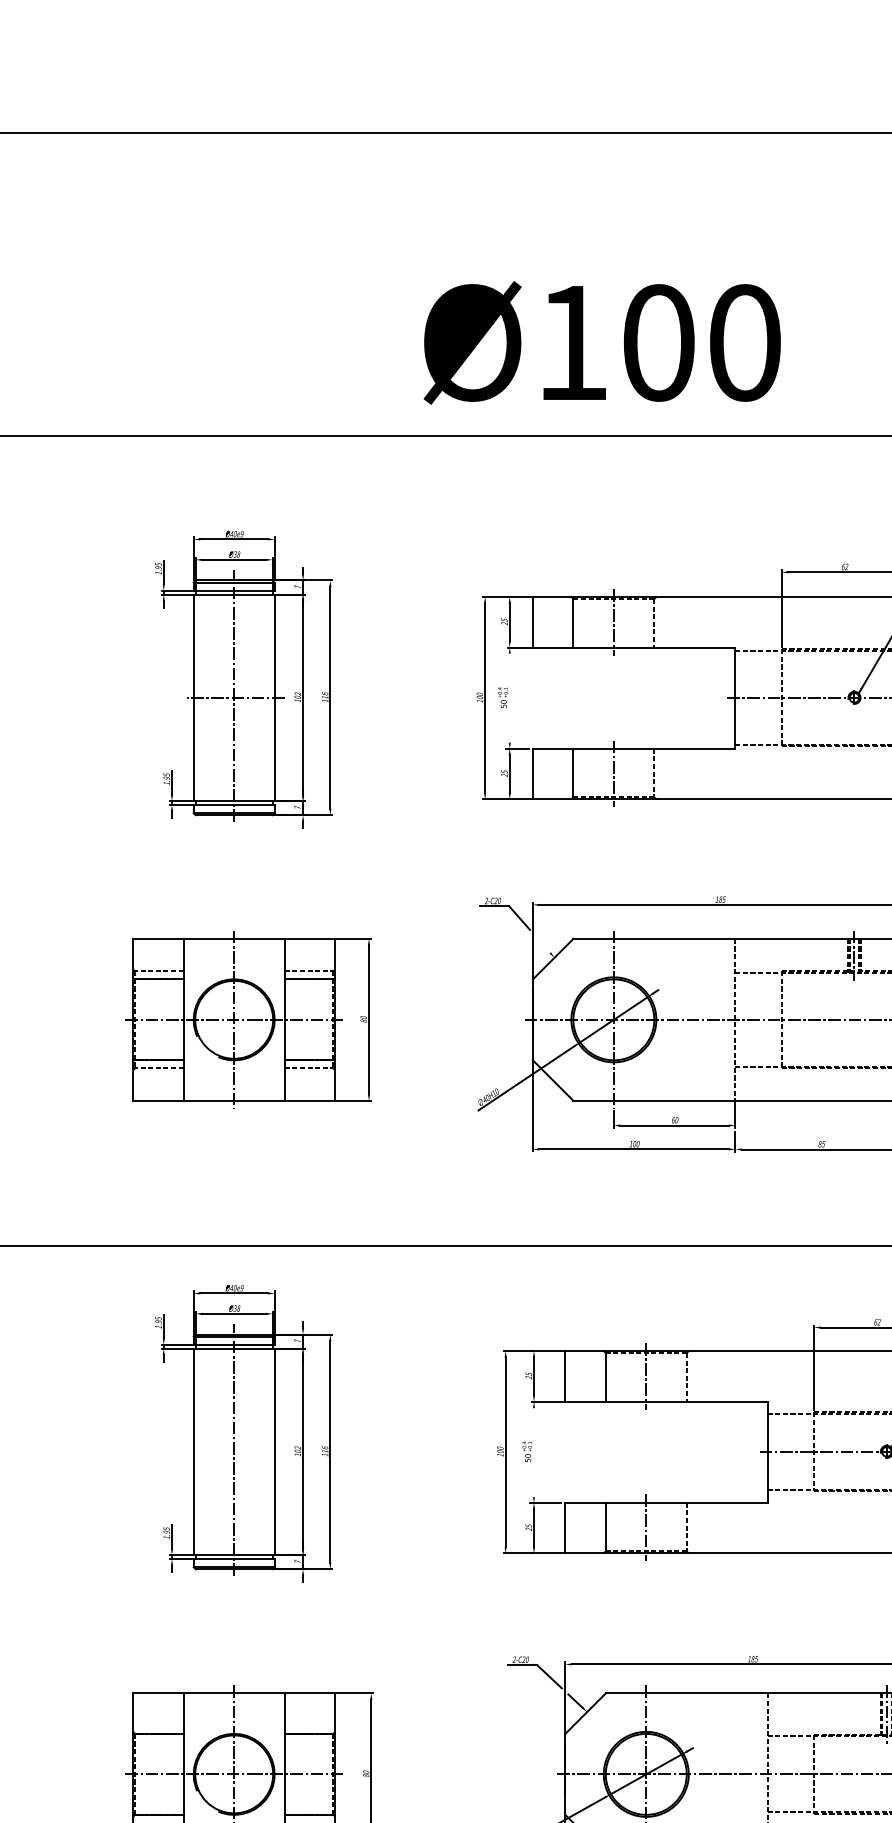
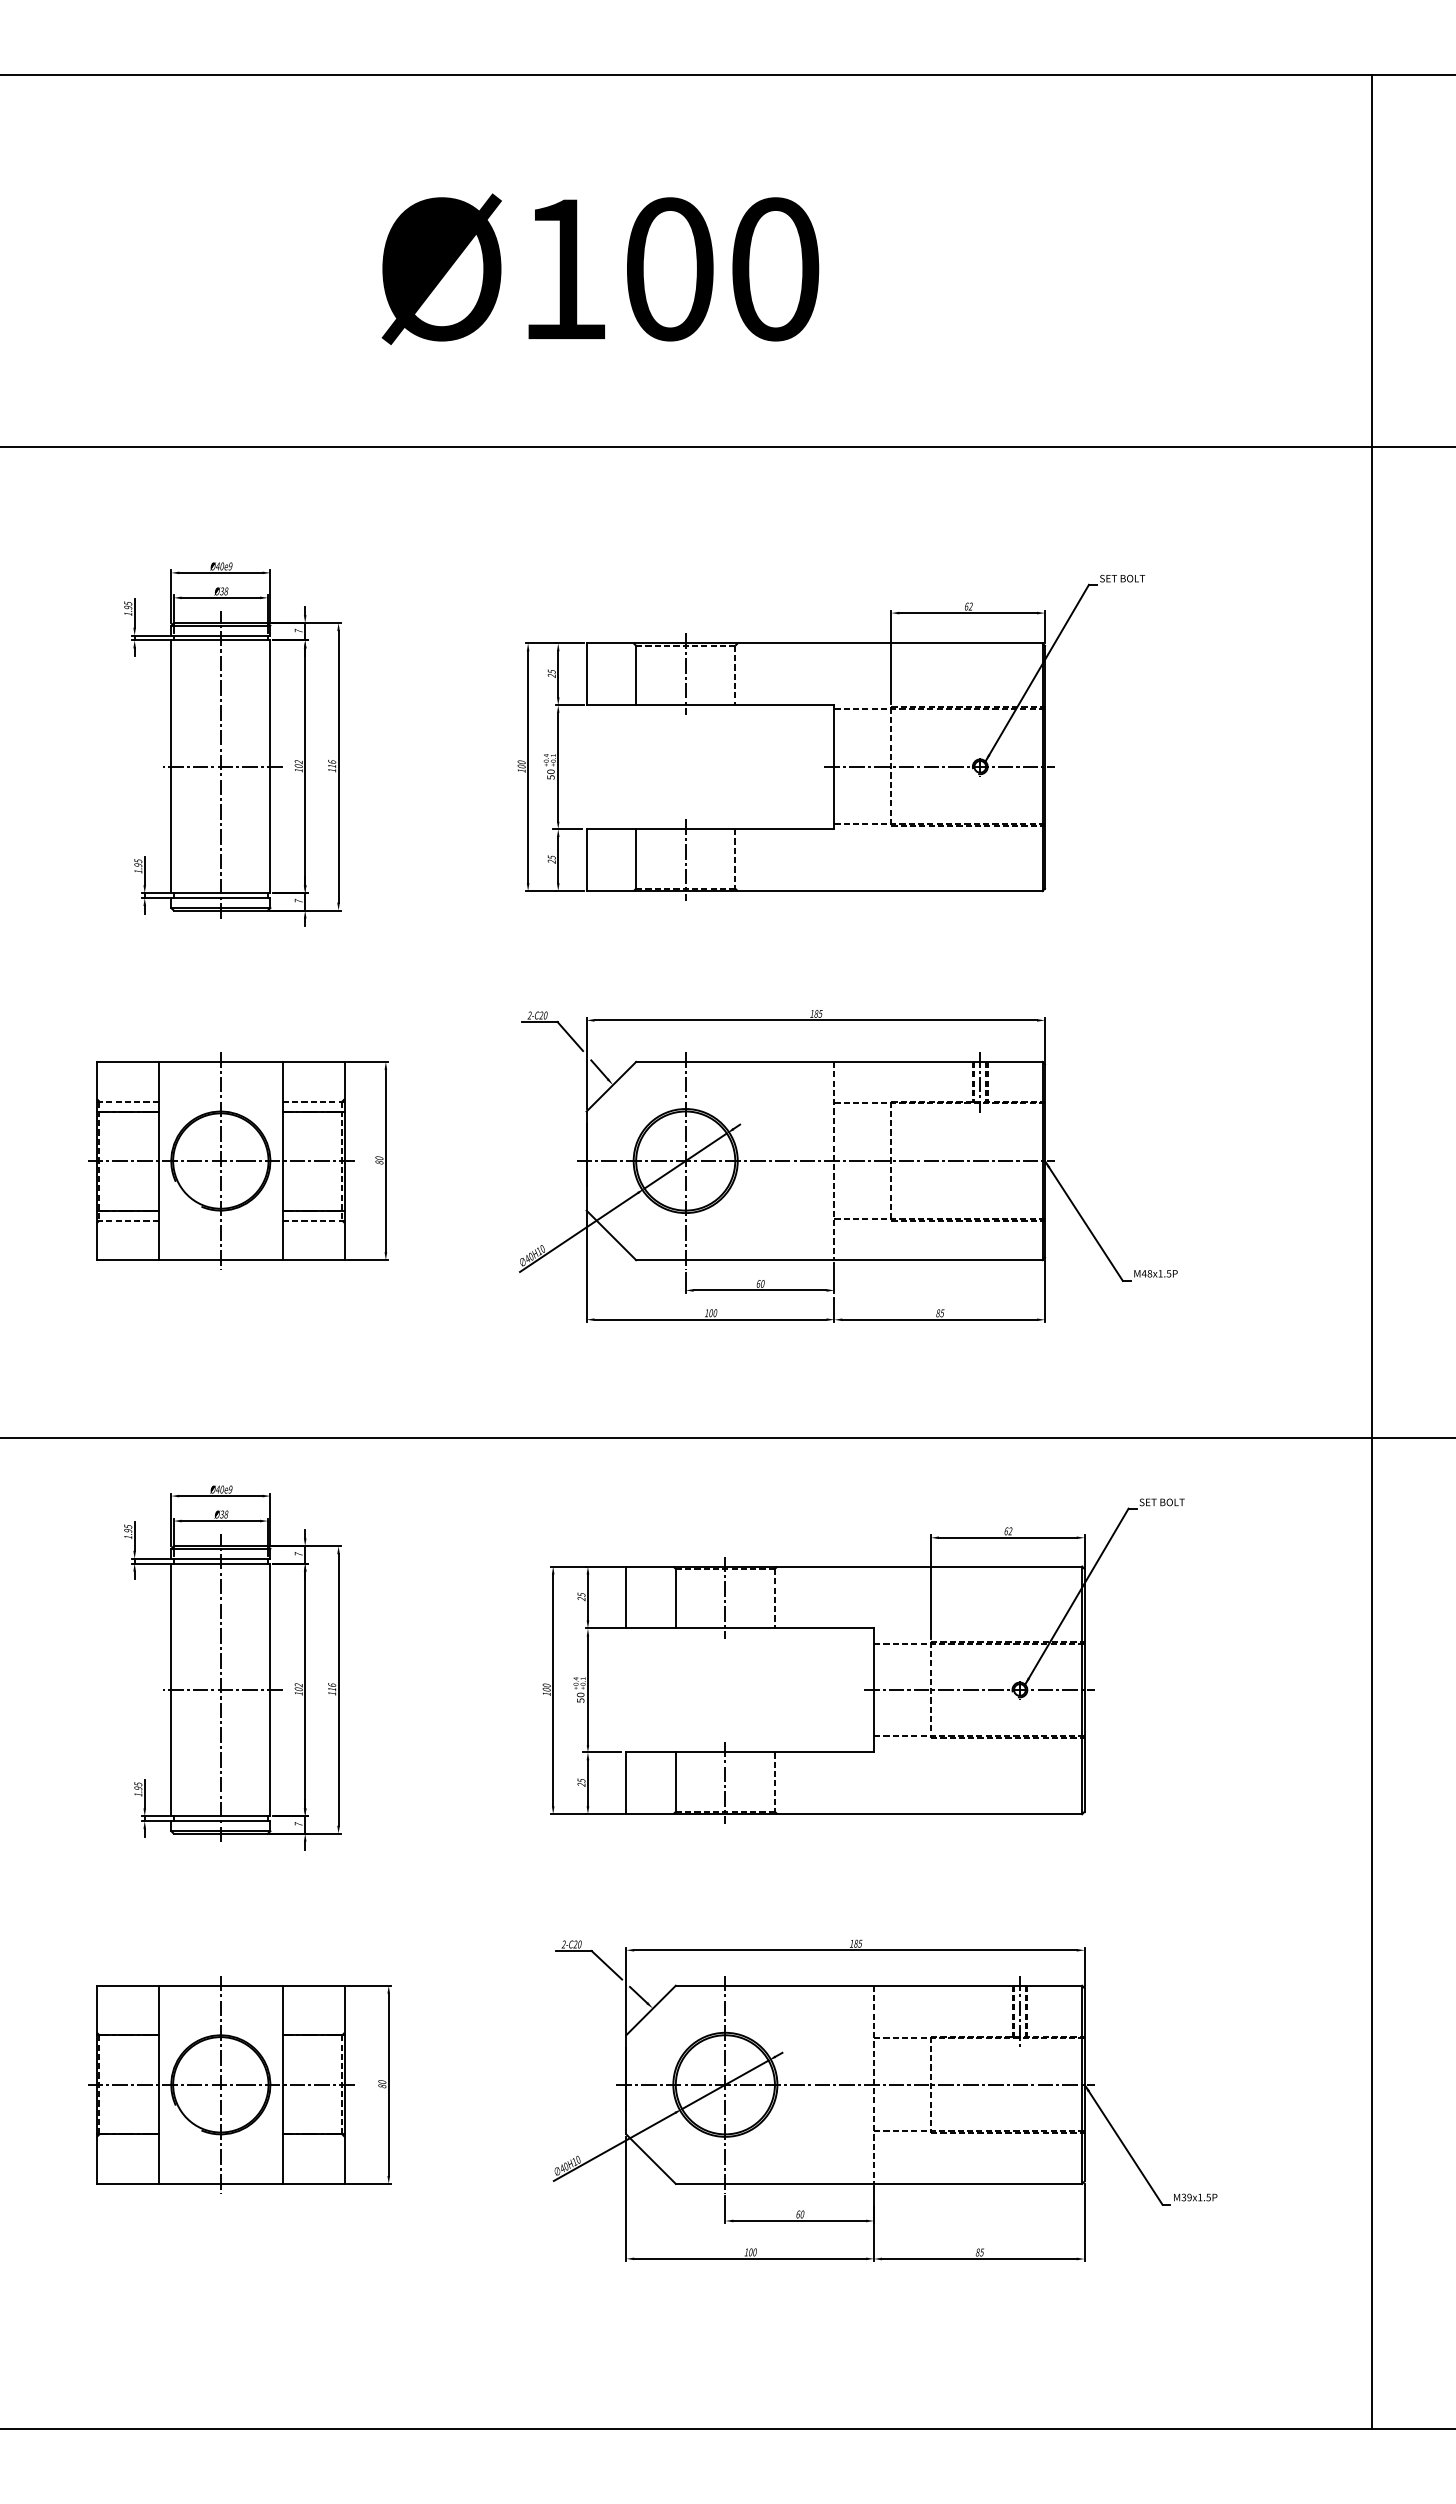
text: (602, 342) -> (600, 268), moved
line: (509, 697) -> (558, 766), added
line: (543, 945) -> (599, 1069), added
line: (235, 1452) -> (222, 1690), added
line: (533, 1452) -> (587, 1690), added

